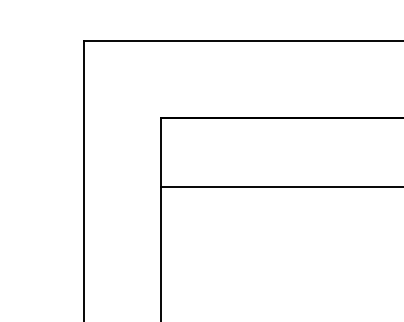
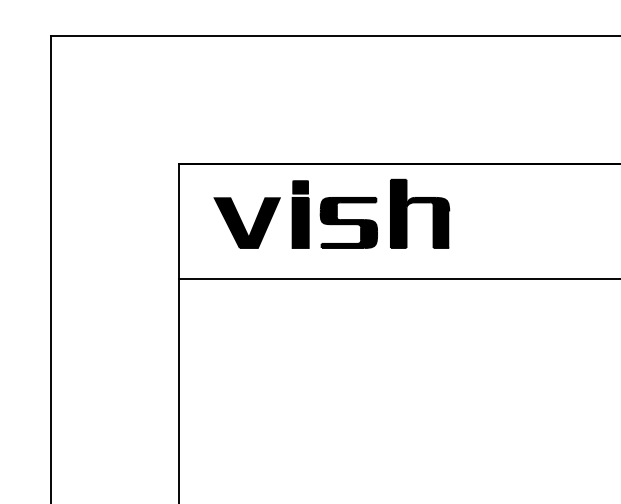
part: (253, 147) -> (331, 213), added

